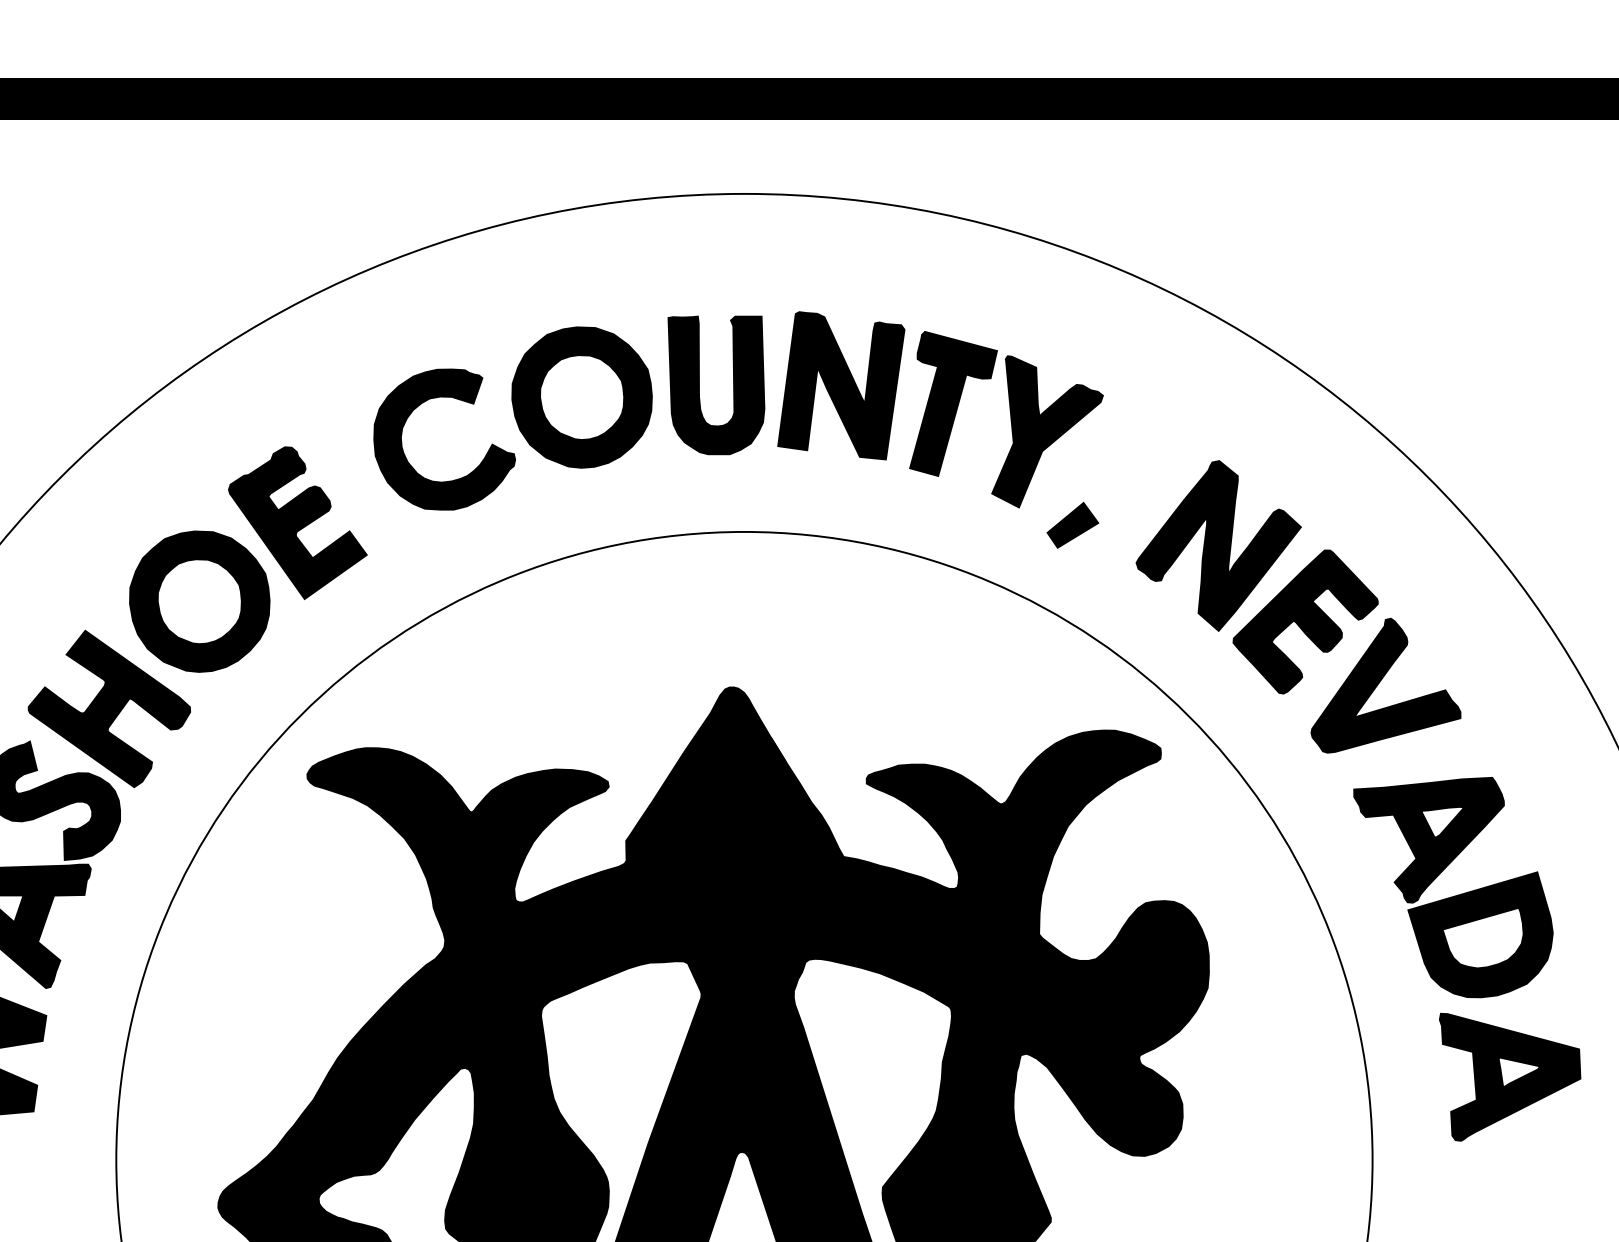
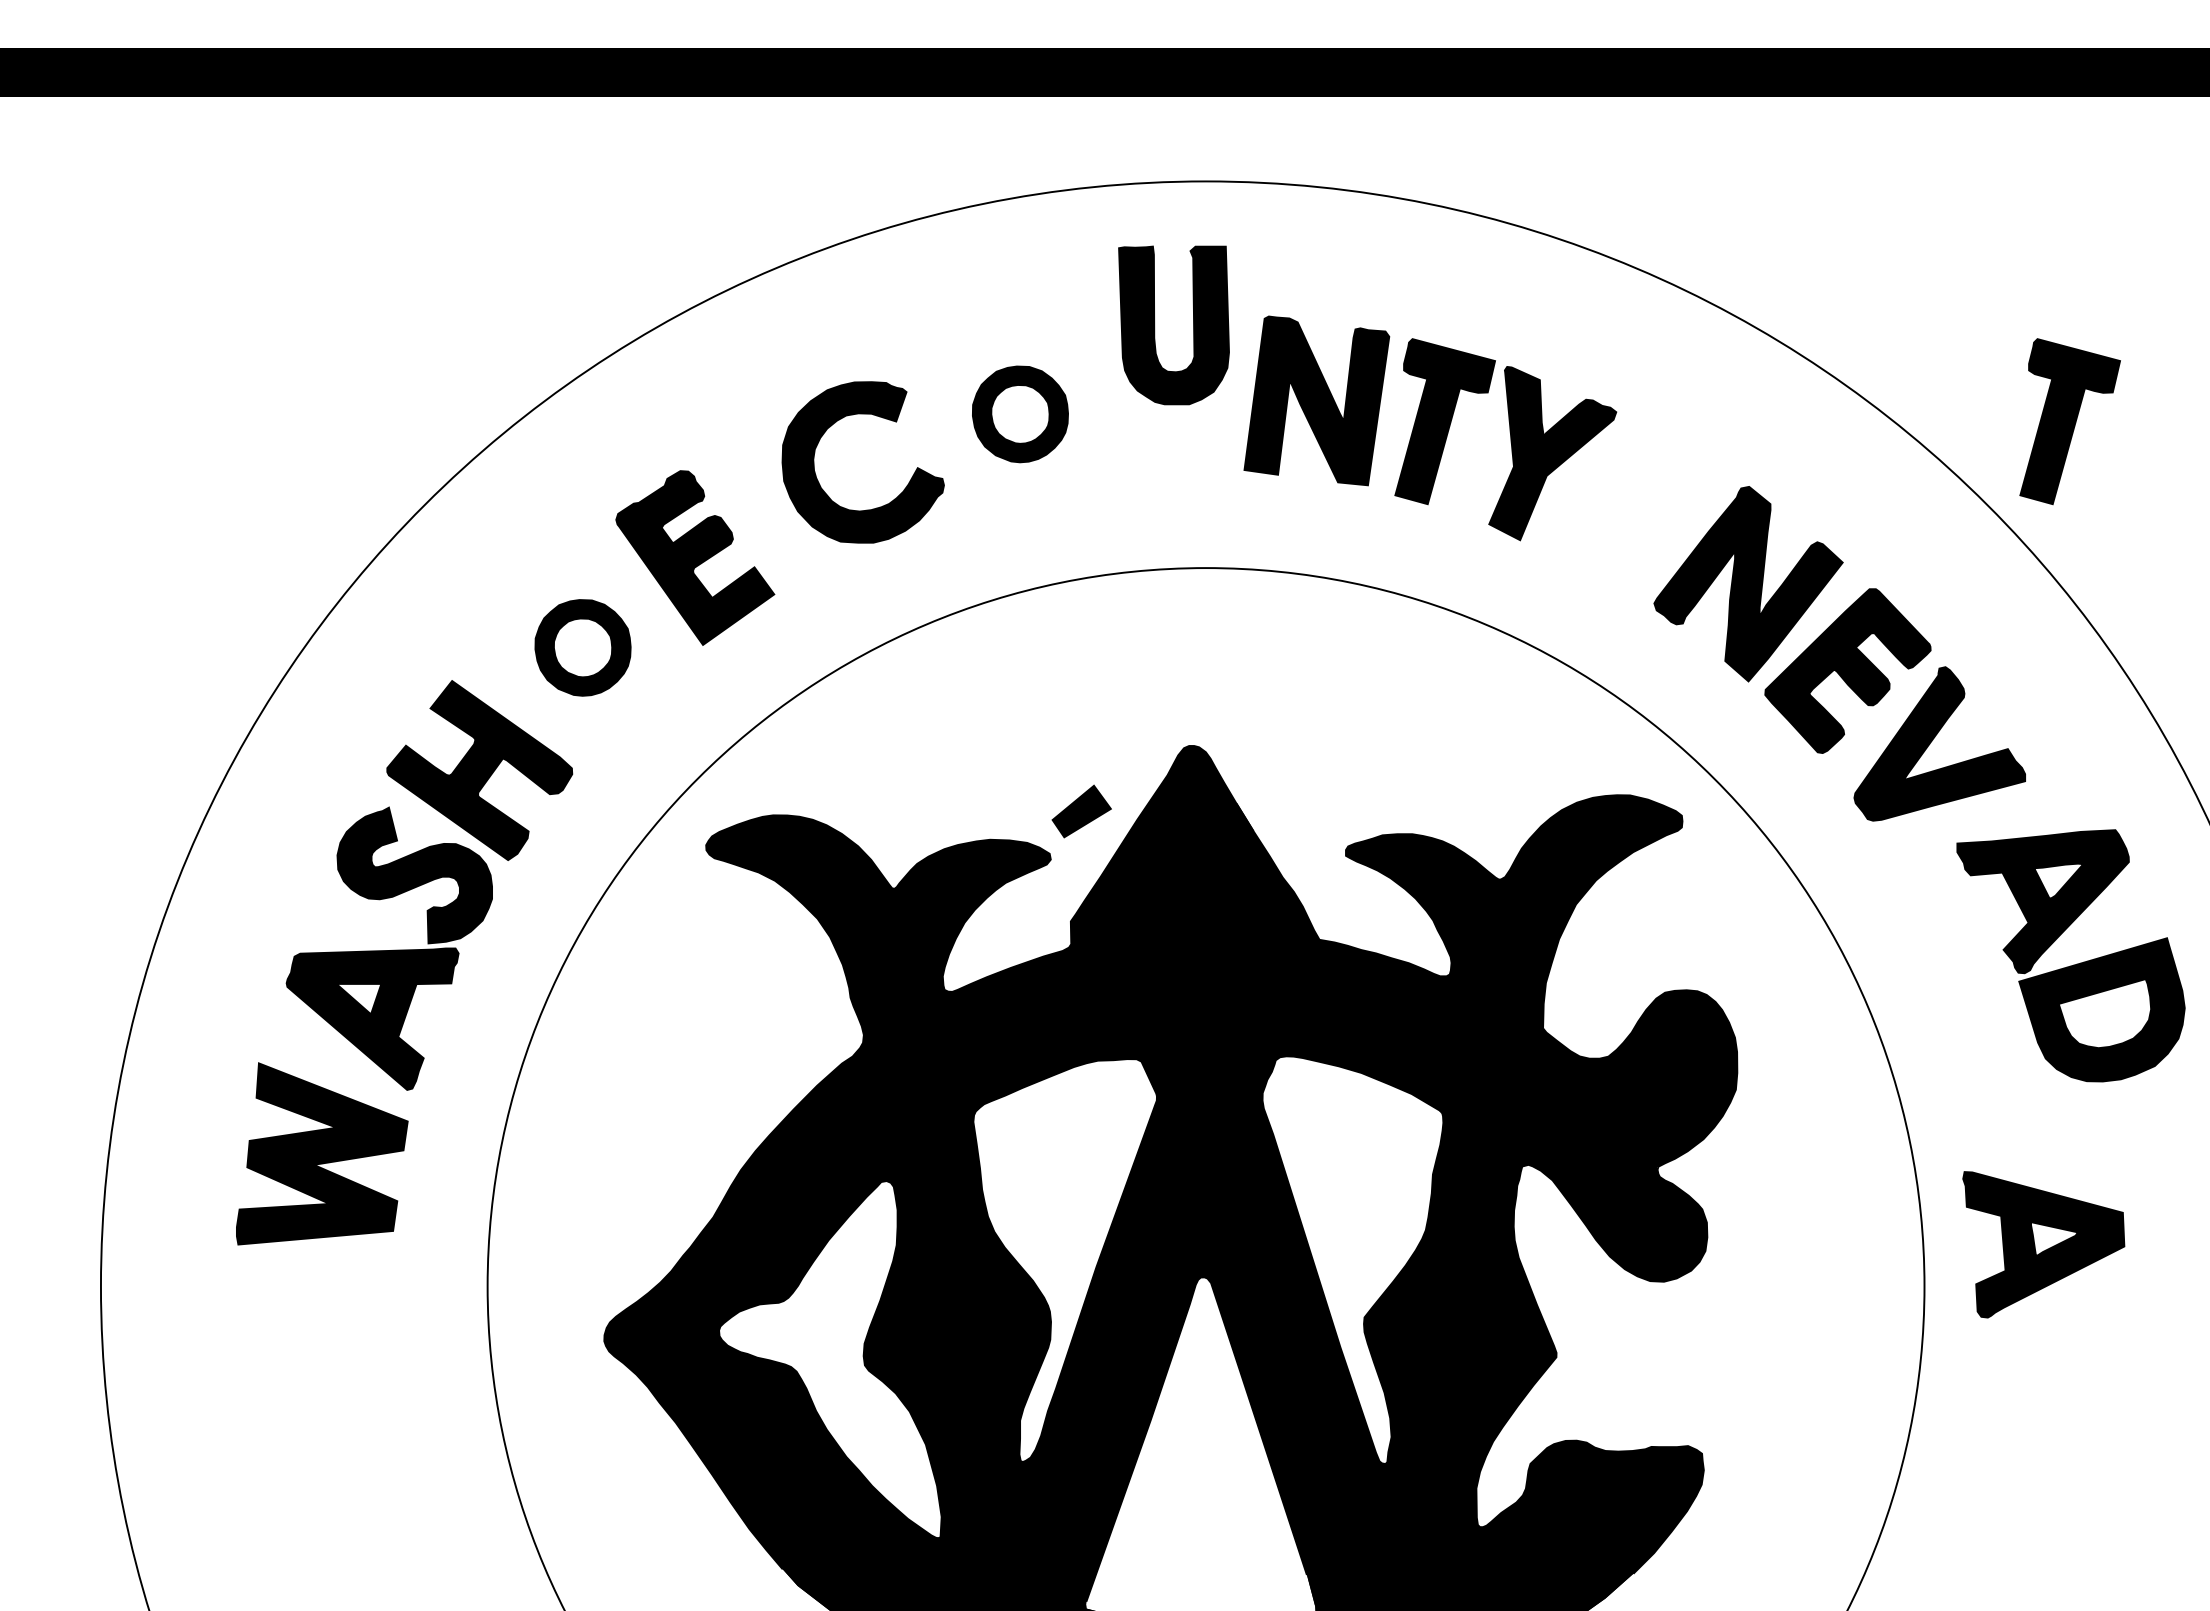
part: (700, 385) -> (1155, 325), moved
part: (582, 397) -> (1020, 414), size x0.6
part: (1499, 403) -> (2069, 421), added
part: (1072, 525) -> (1081, 811), moved
part: (199, 601) -> (582, 647), size x0.6
part: (1455, 895) -> (2073, 964), moved
part: (1509, 1077) -> (2043, 1244), moved

